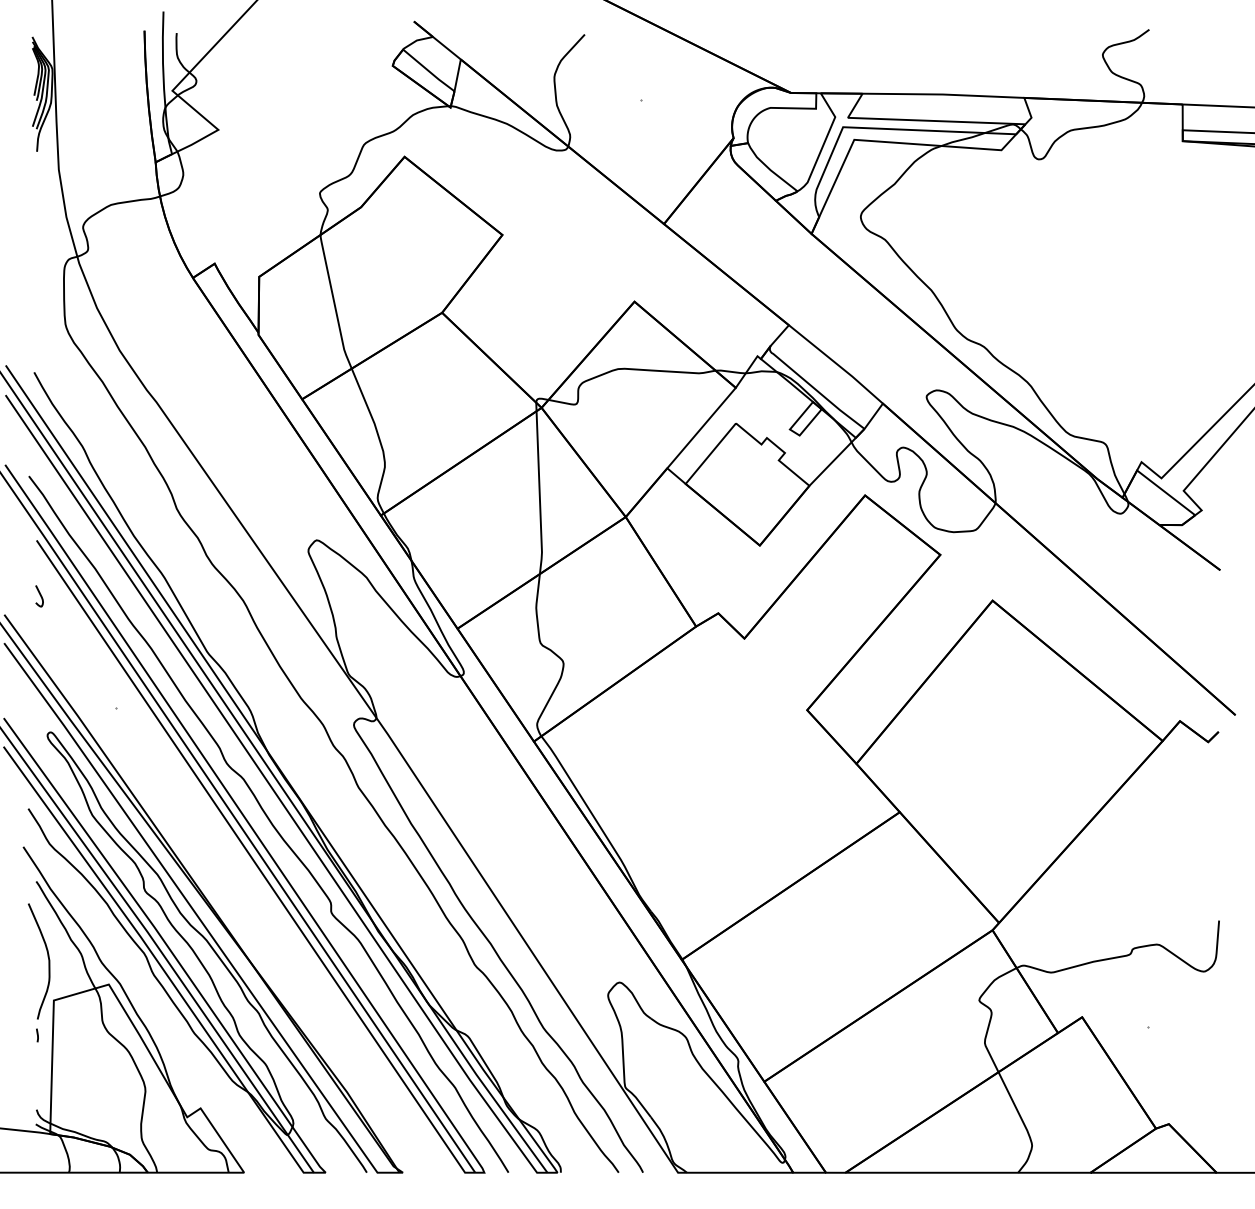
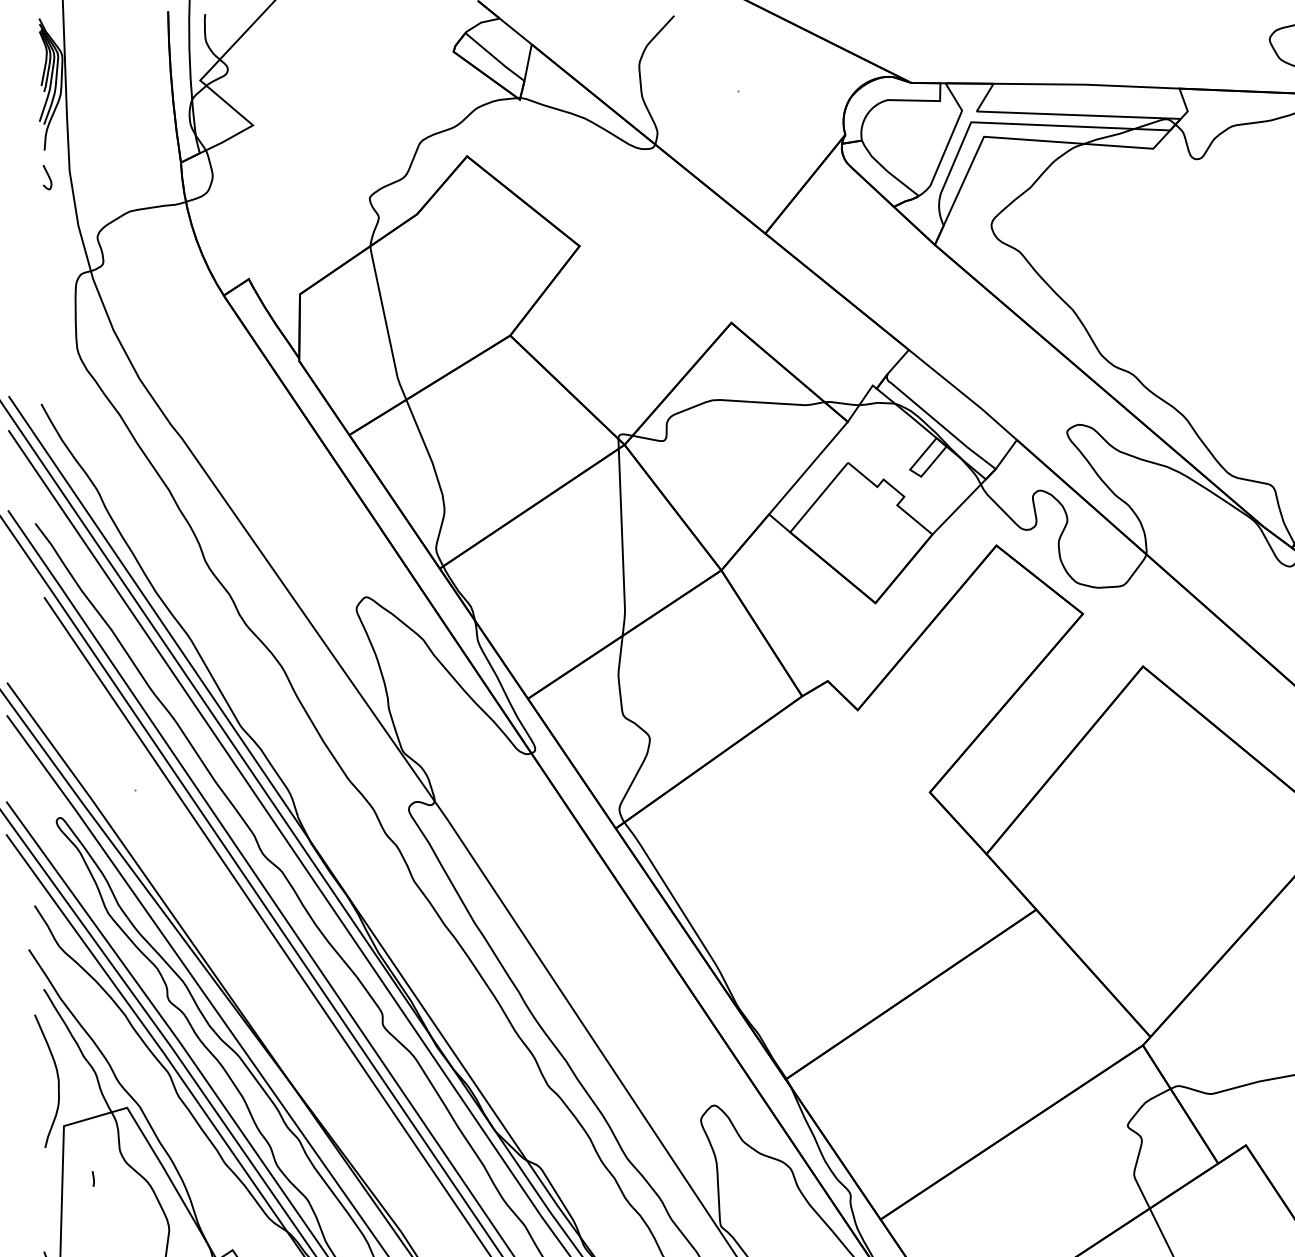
curve: (39, 595) -> (47, 176), moved
line: (37, 1035) -> (93, 1179), moved

